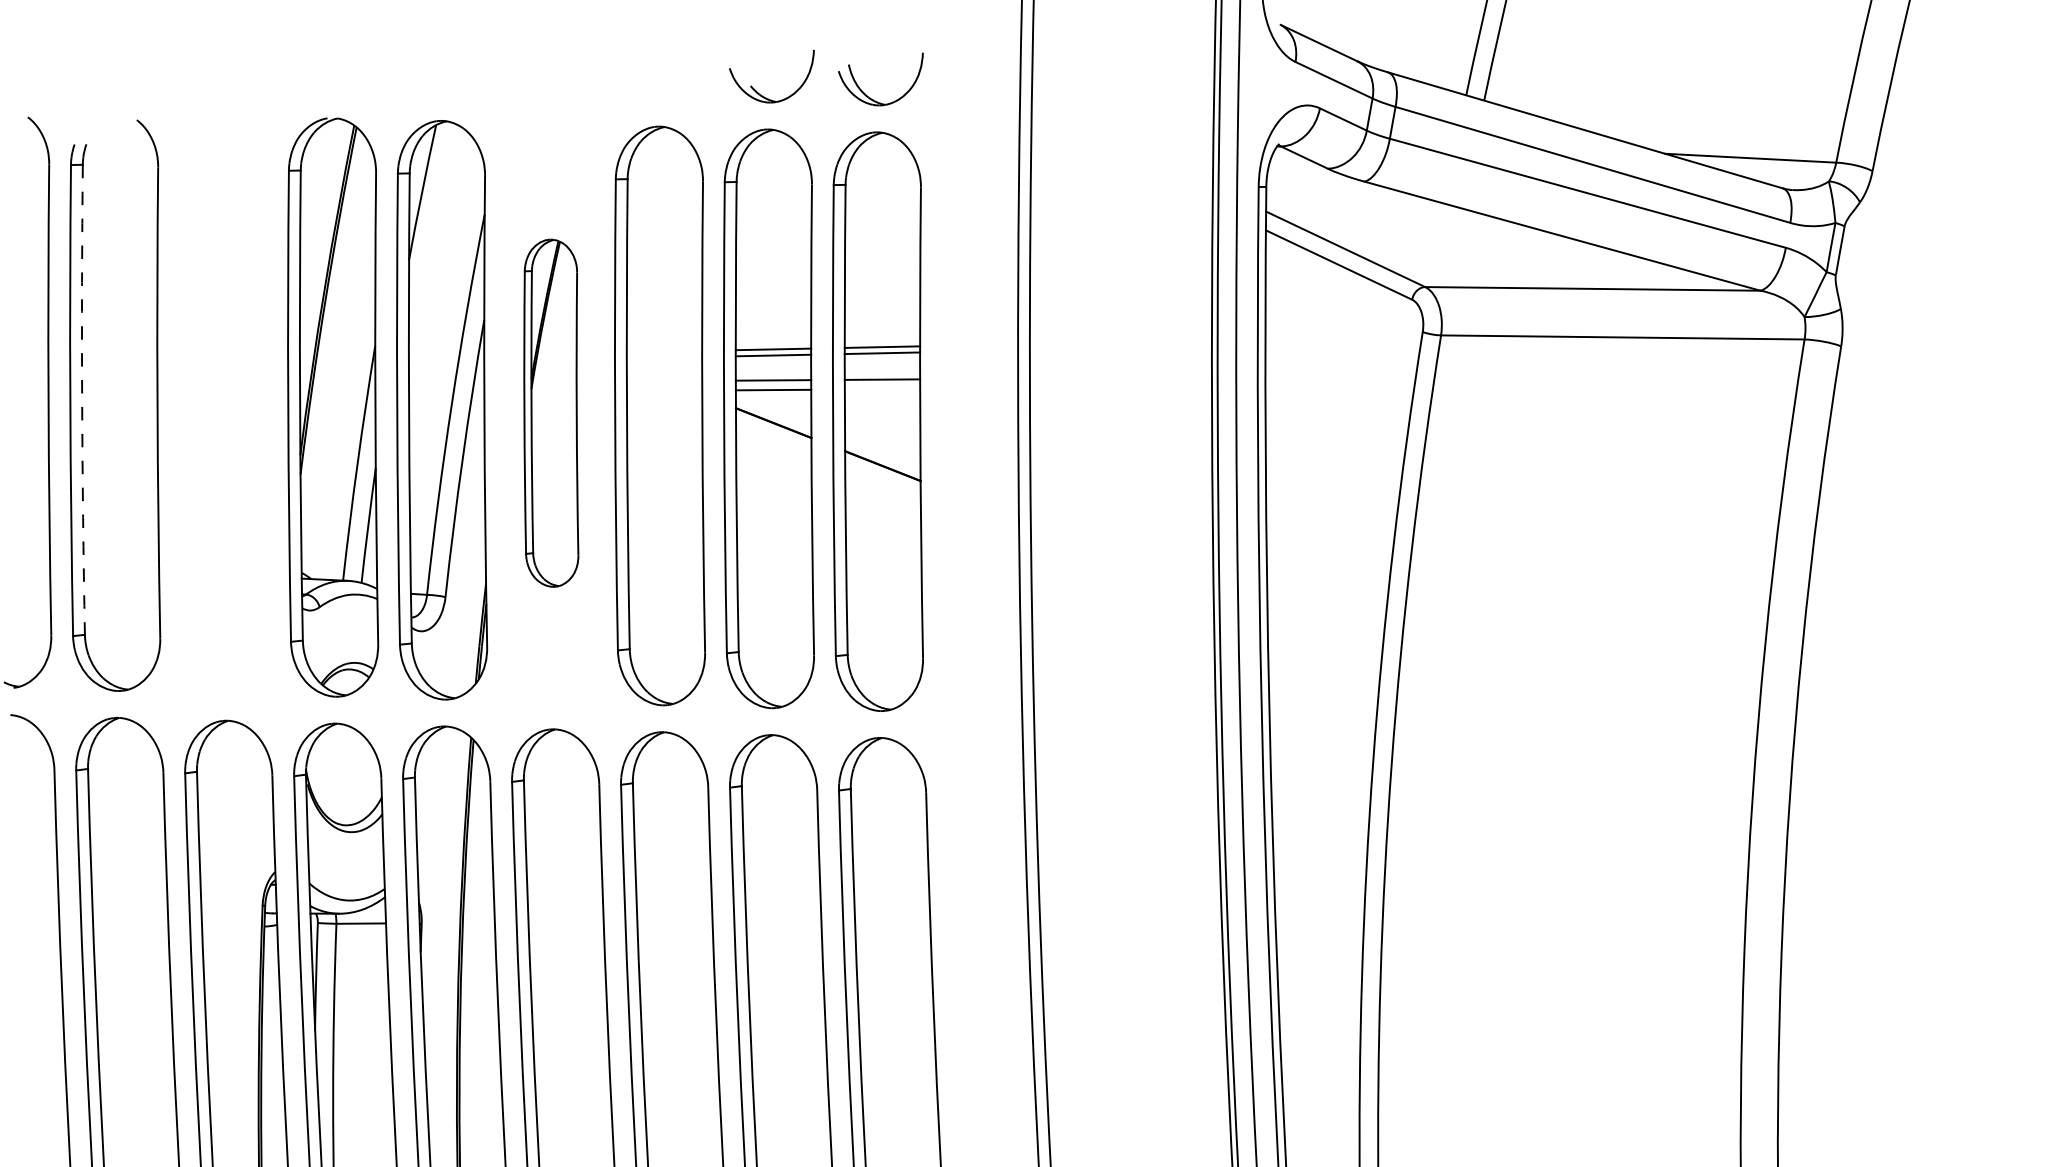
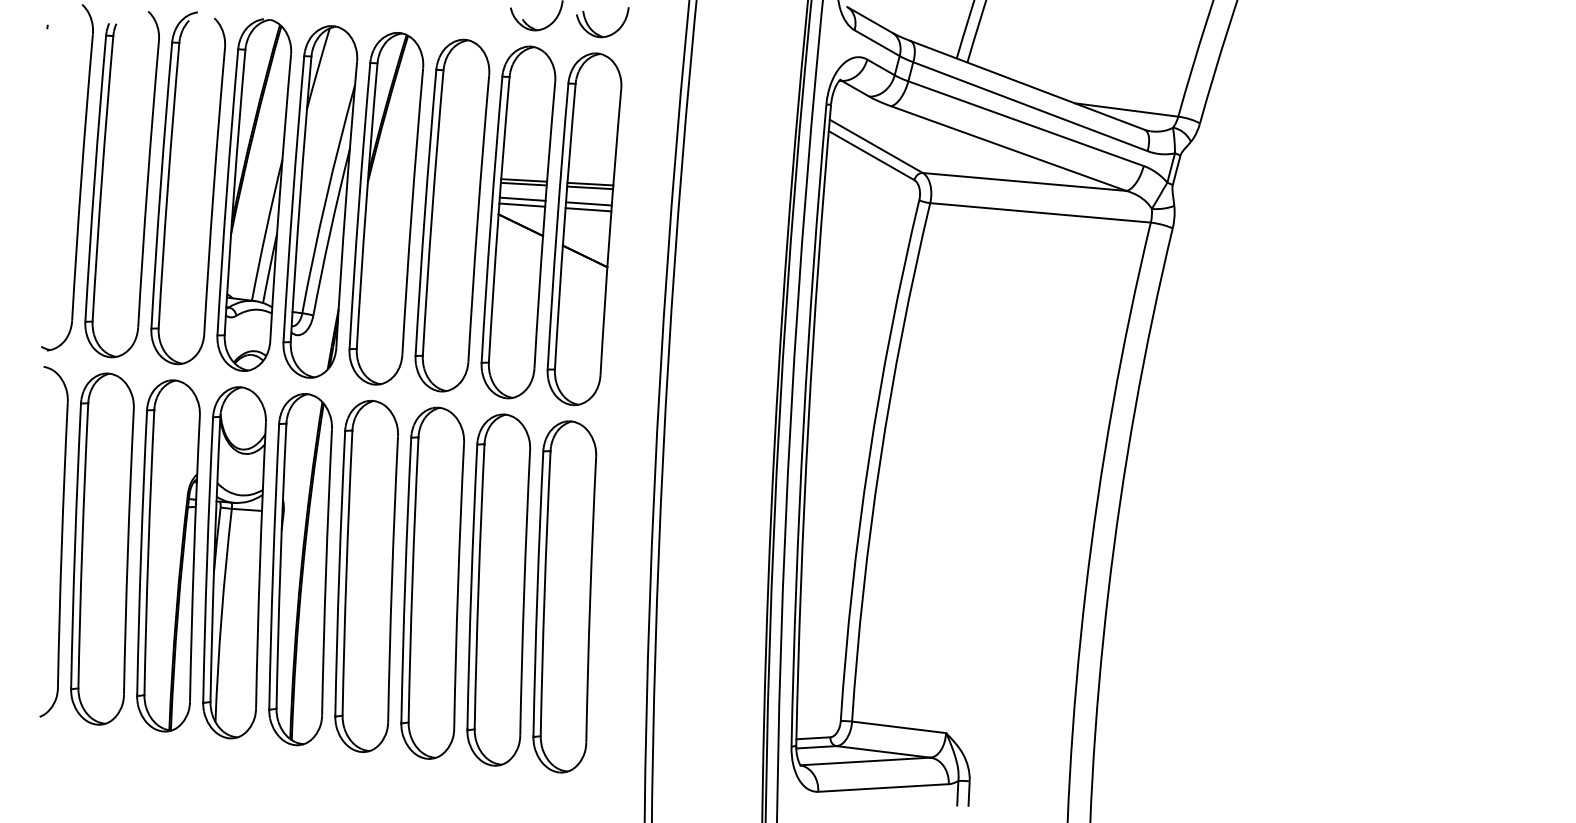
line: (882, 388) -> (588, 209), added
arc: (81, 399) -> (101, 178), dashed -> solid
part: (193, 399) -> (169, 183), added
part: (551, 412) -> (386, 208), size x1.67

